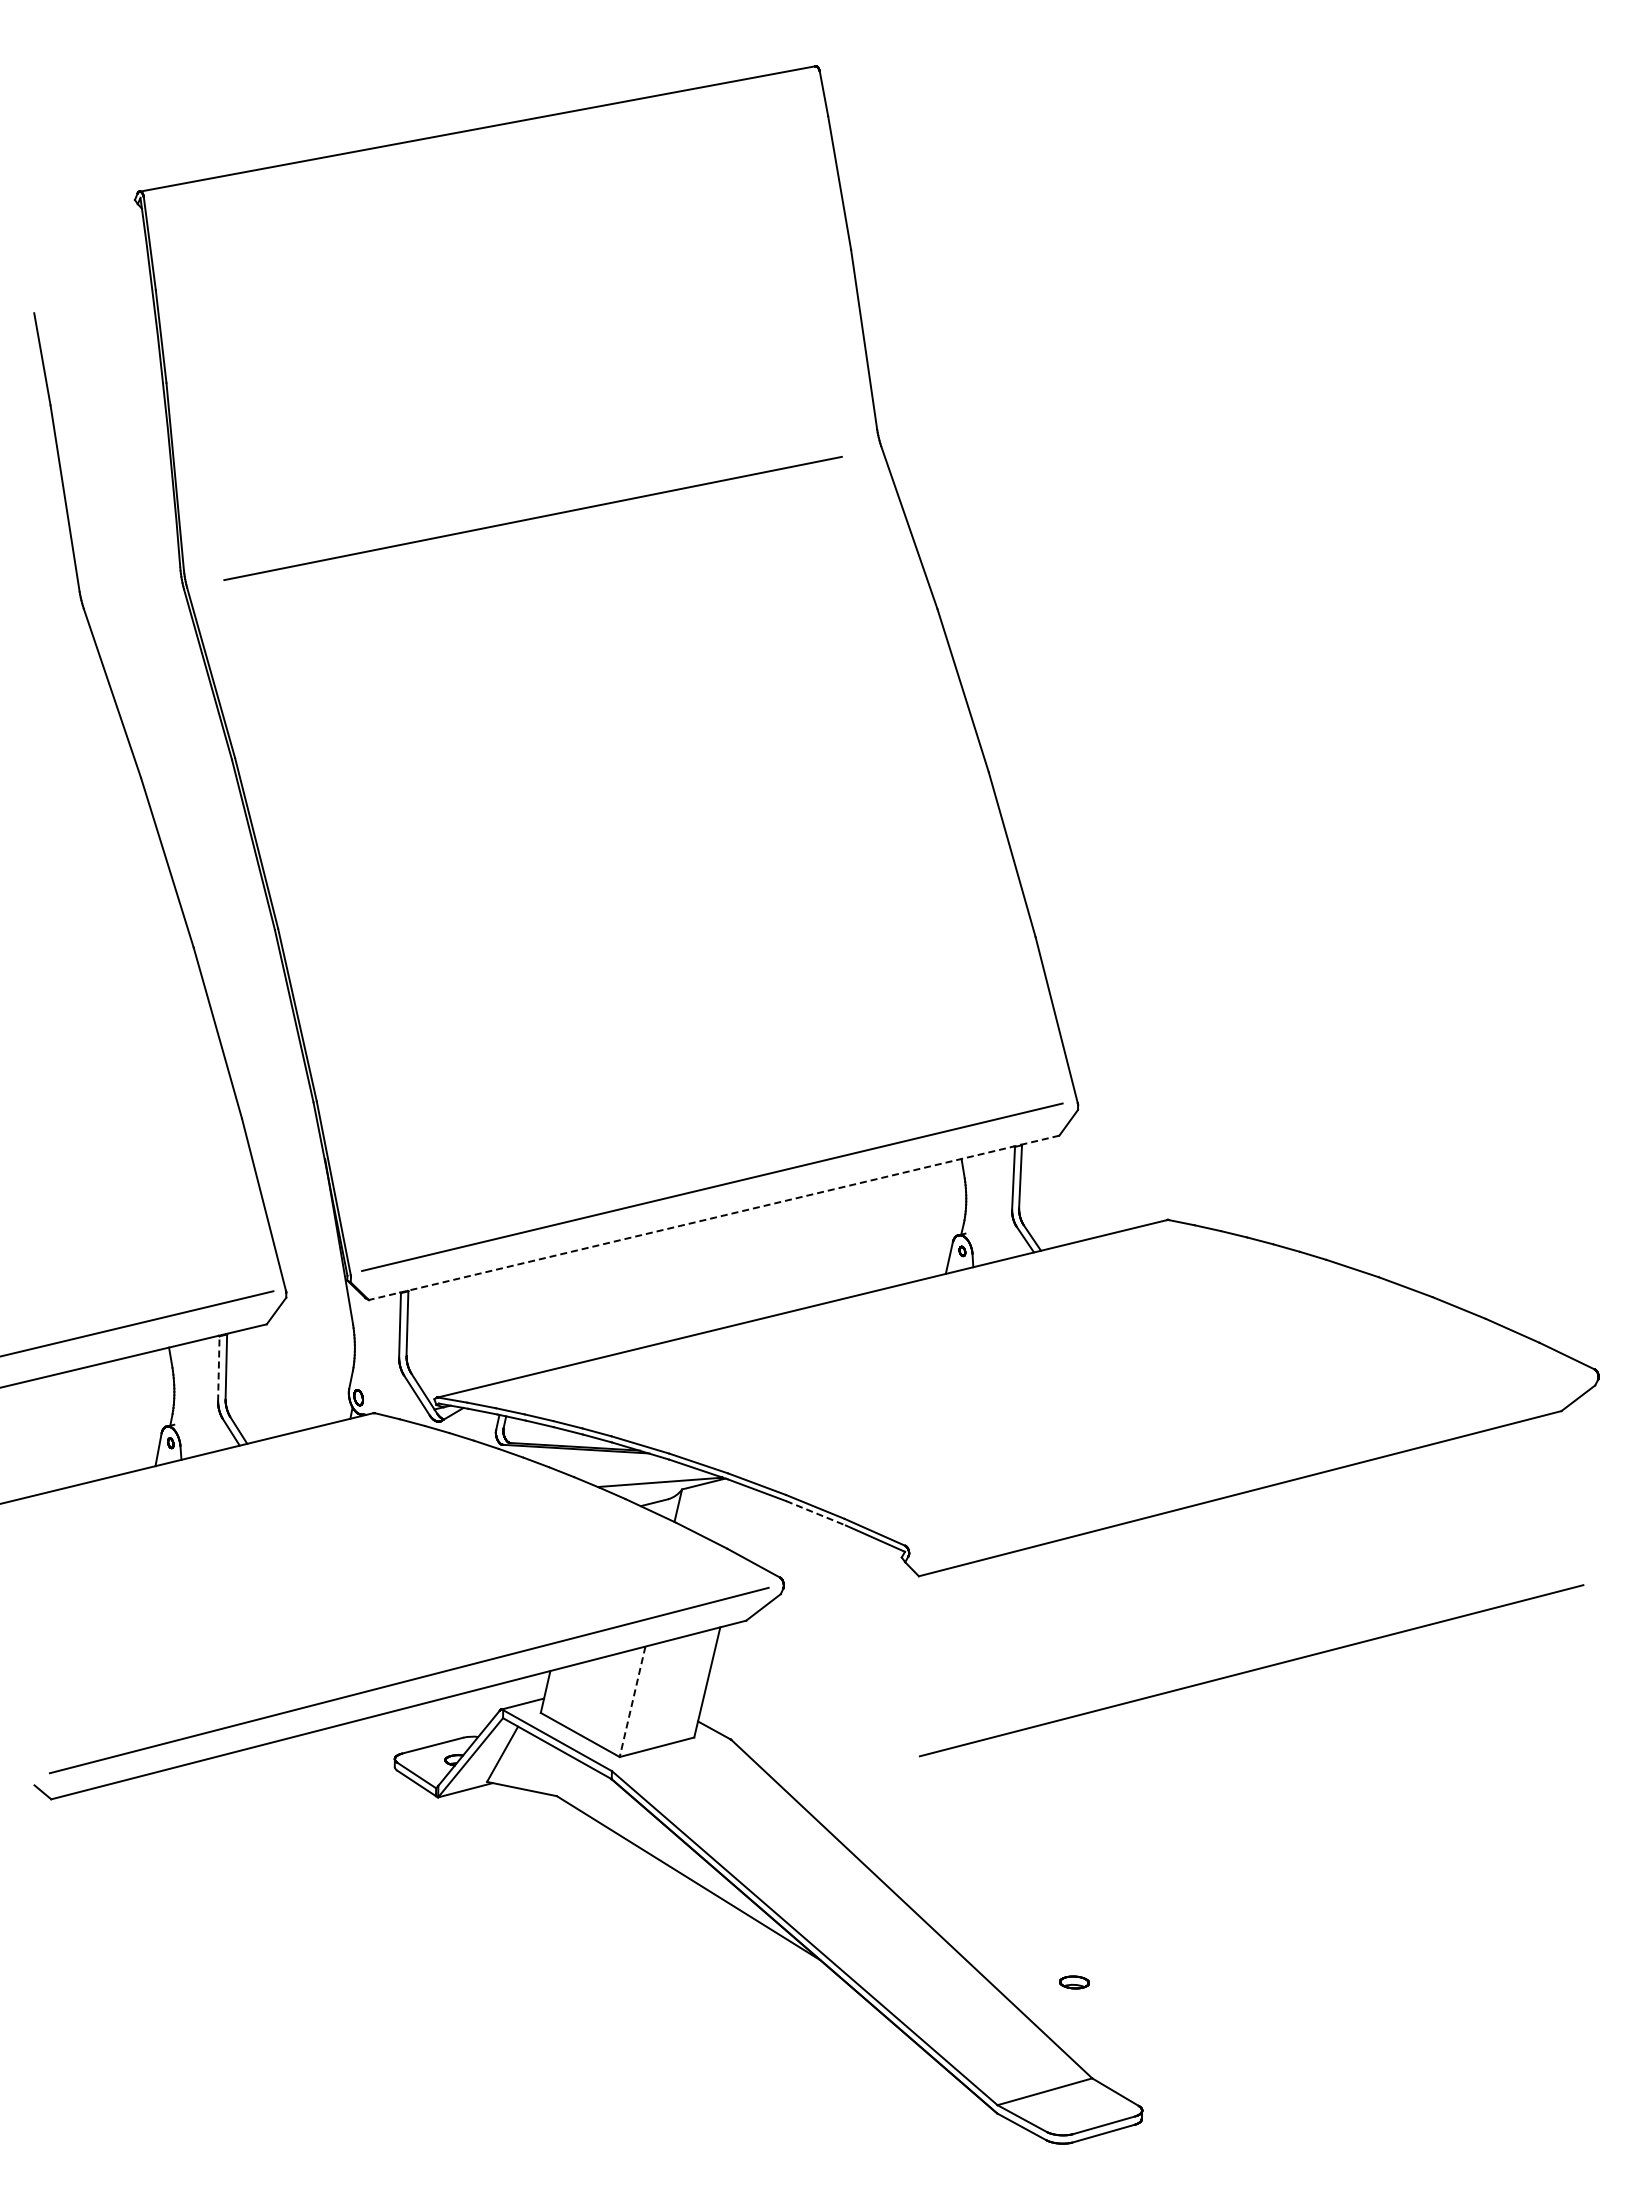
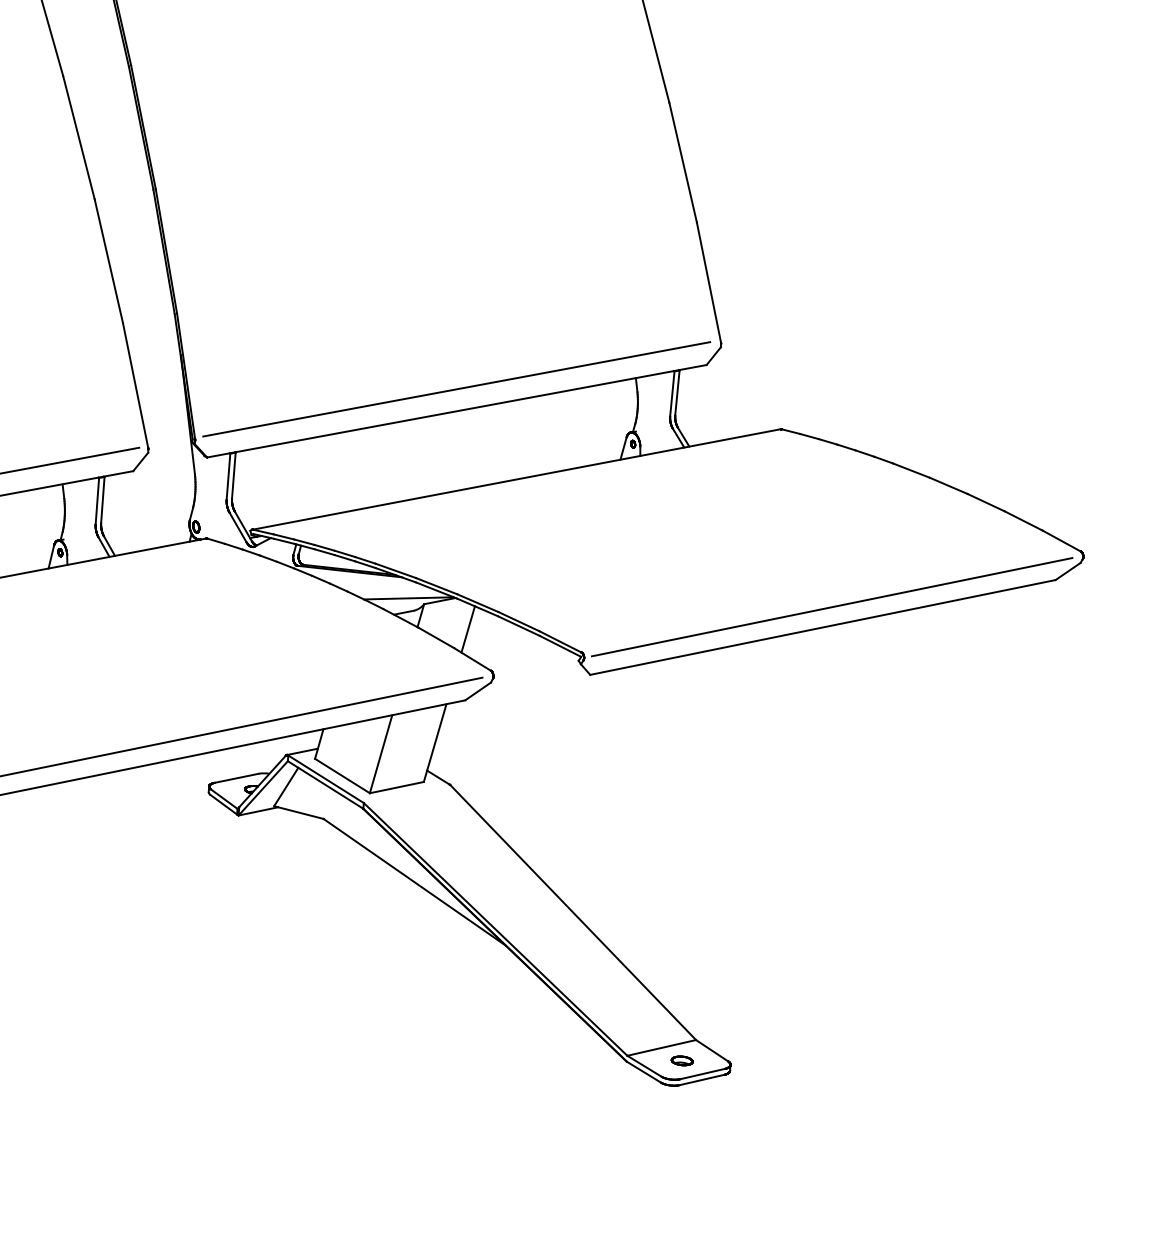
line: (714, 1217) -> (457, 411), dashed -> solid
line: (218, 1368) -> (97, 500), dashed -> solid
line: (816, 1513) -> (519, 626), dashed -> solid
line: (745, 1521) -> (468, 629), added
line: (1251, 1670) -> (832, 607), moved
line: (632, 1701) -> (381, 754), dashed -> solid
part: (1074, 1982) -> (682, 1060), moved

